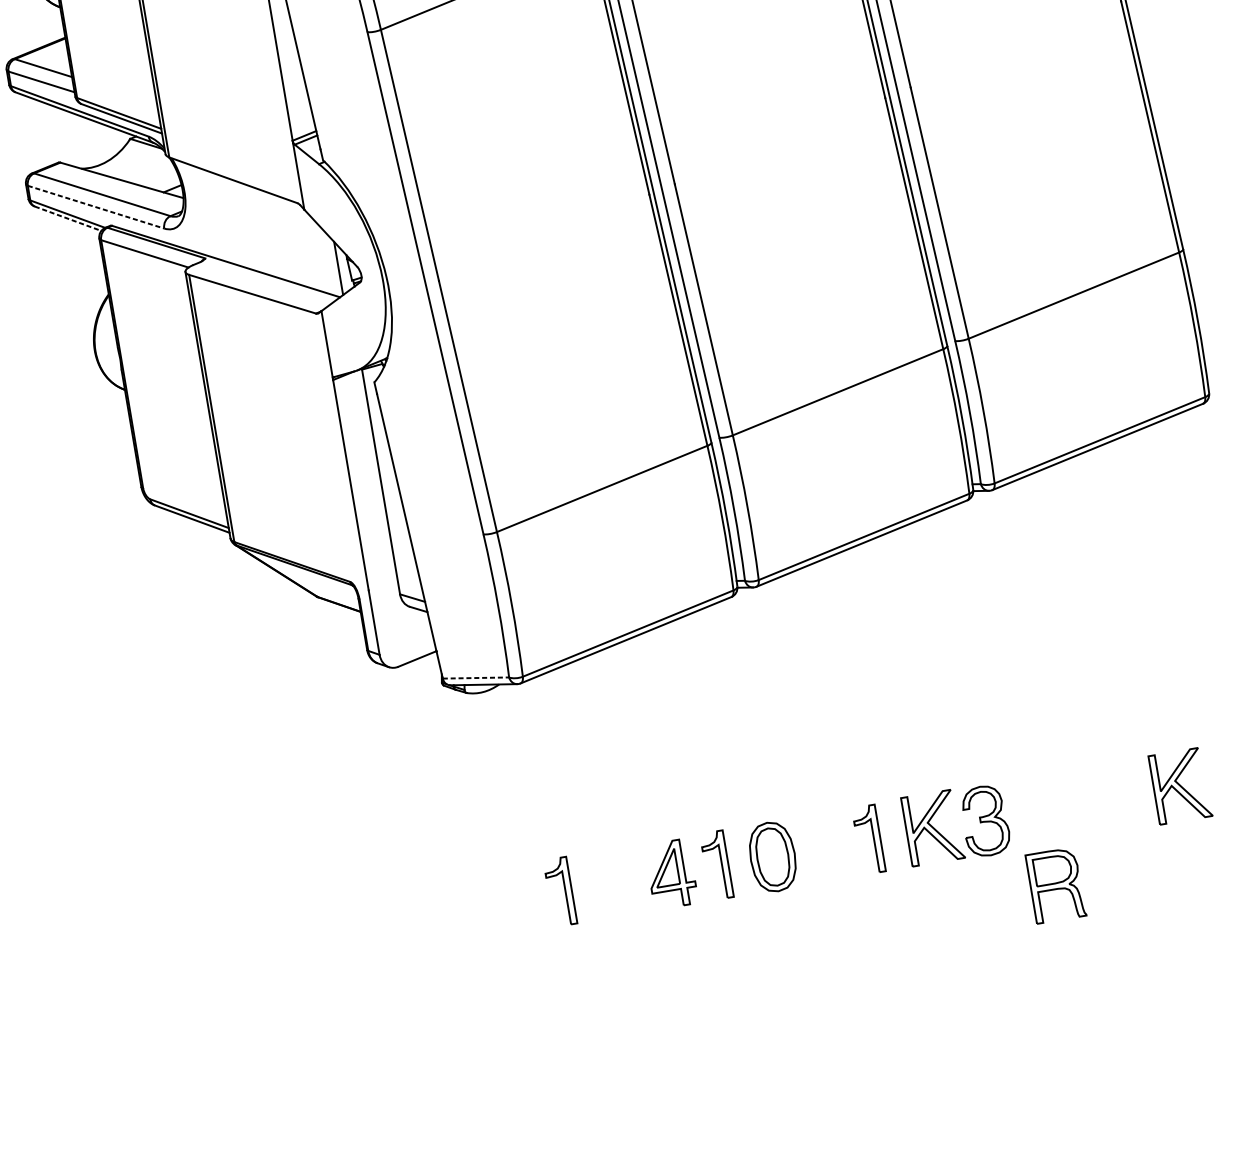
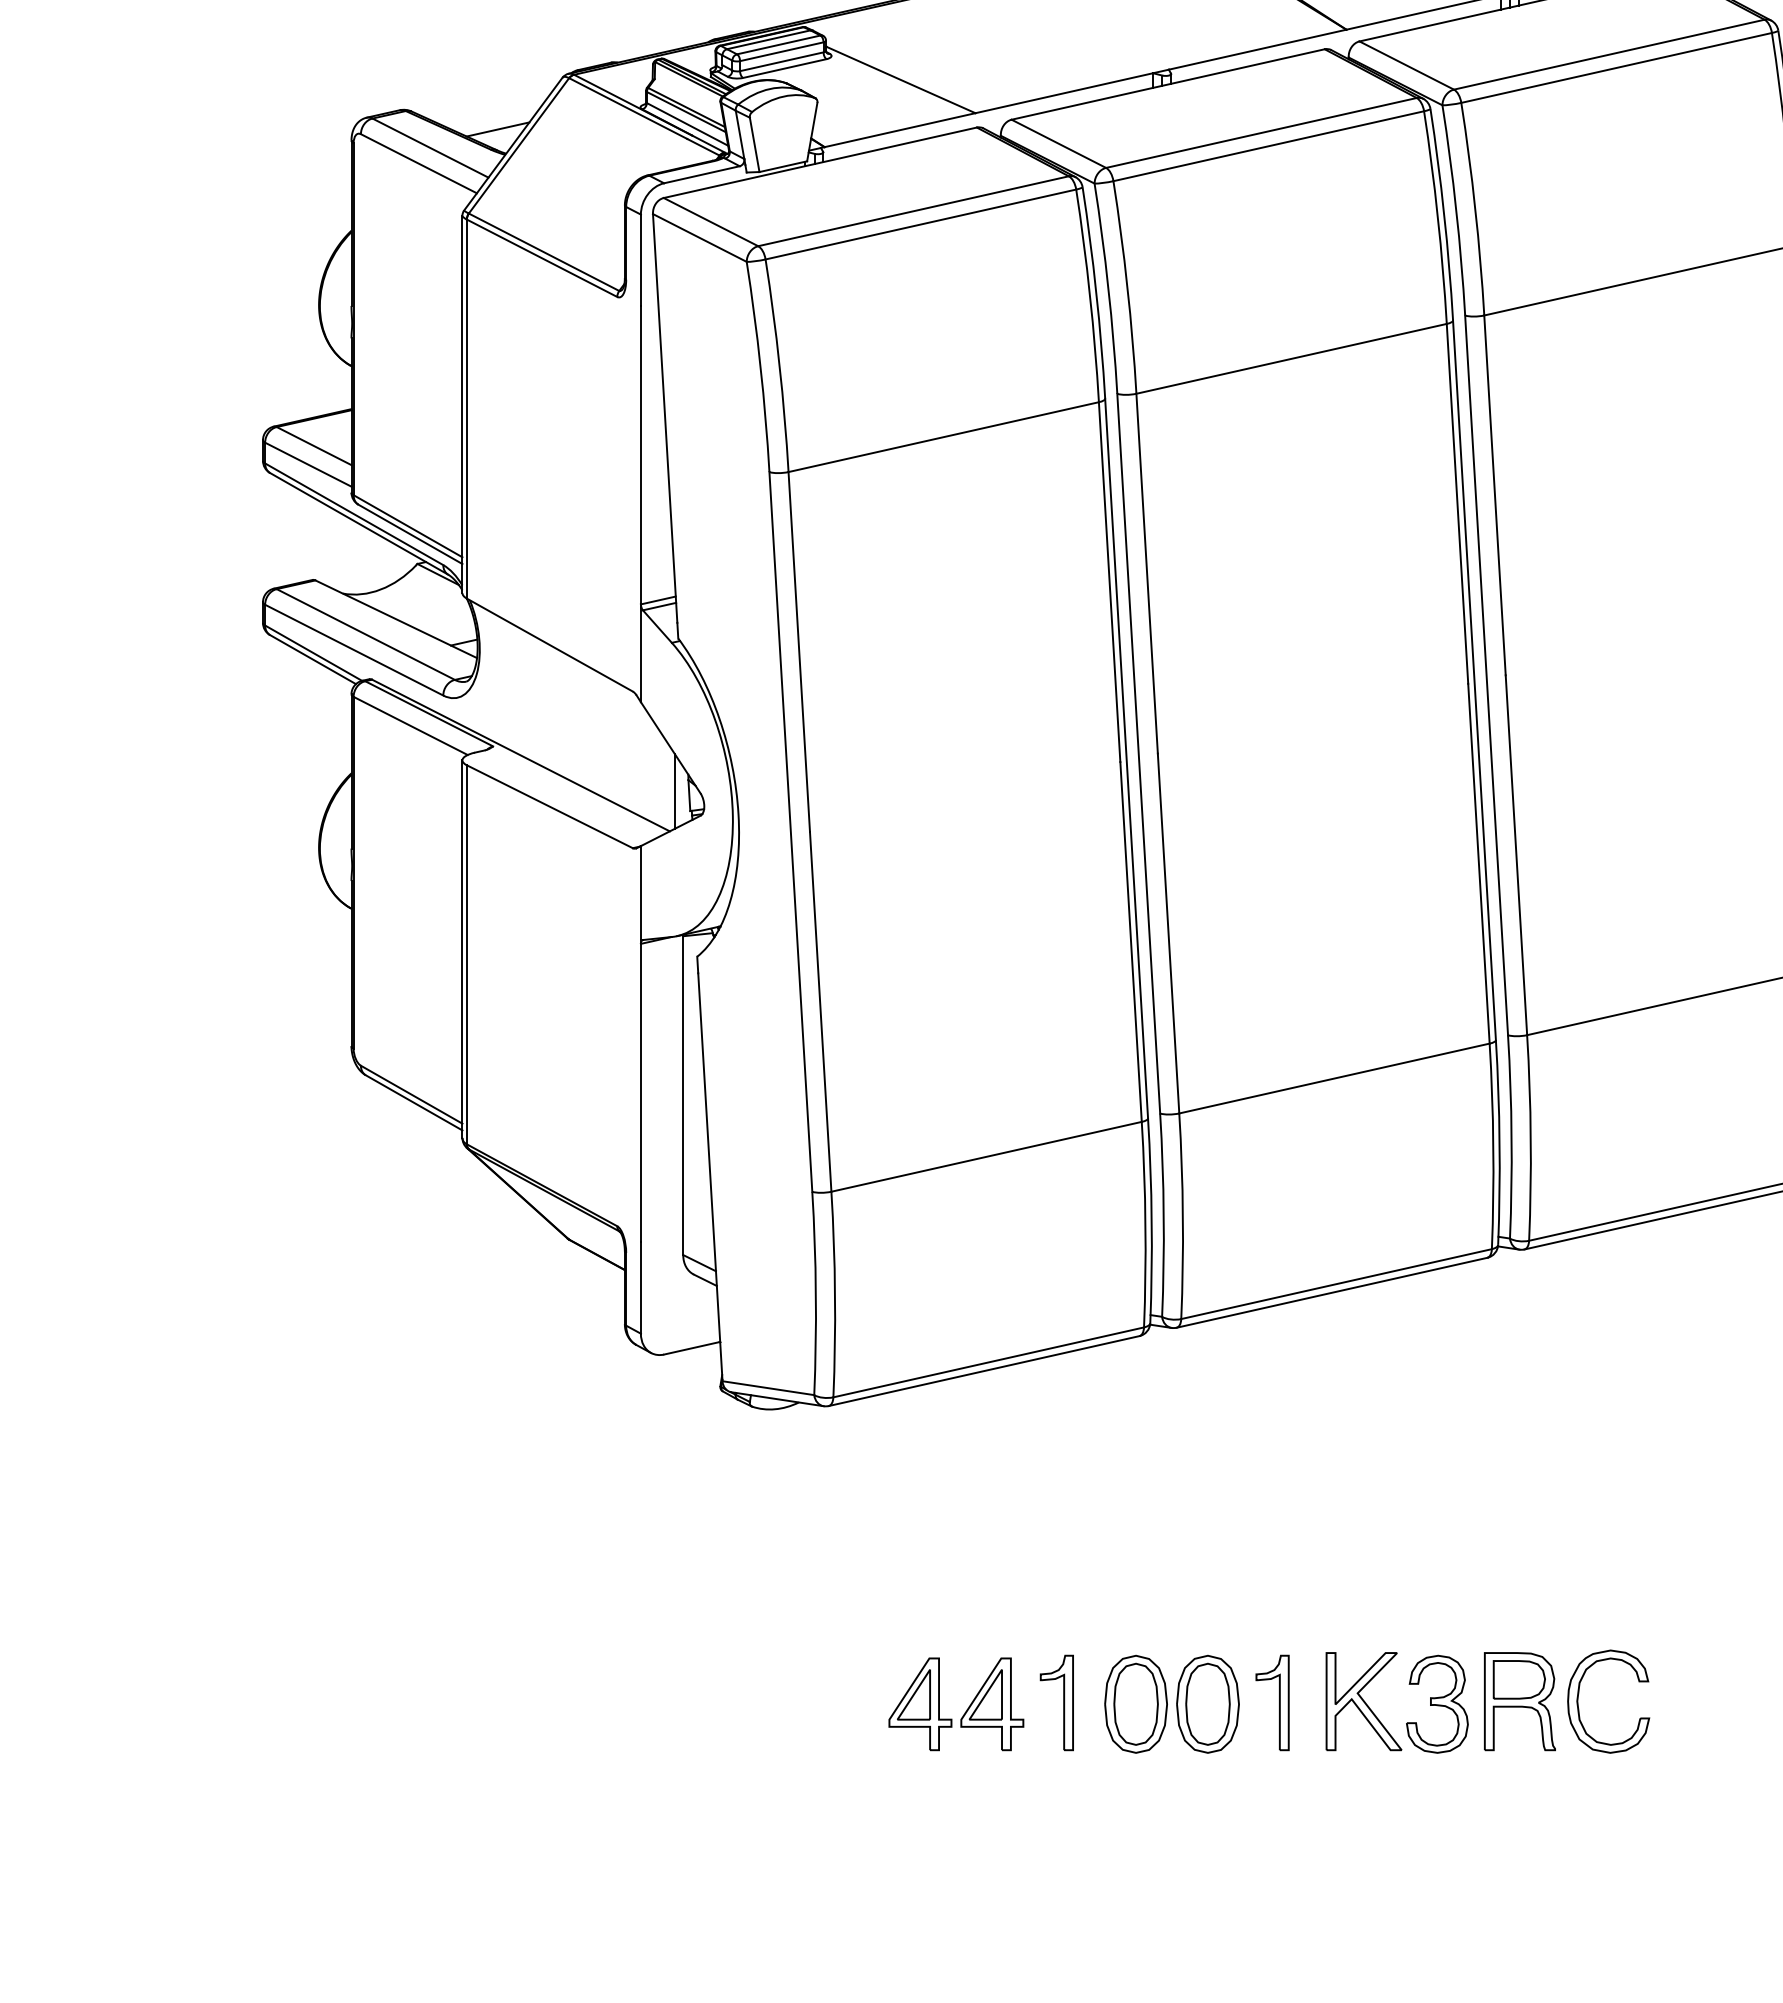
line: (96, 207) -> (354, 650), dashed -> solid
line: (68, 218) -> (313, 659), dashed -> solid
line: (476, 678) -> (768, 1388), dashed -> solid
part: (1180, 786) -> (1714, 1701), removed
part: (1085, 807) -> (1579, 1708), added
part: (823, 847) -> (1207, 1703), added
part: (620, 882) -> (920, 1704), added
part: (1055, 885) -> (1519, 1701), moved
part: (564, 890) -> (841, 1702), removed

